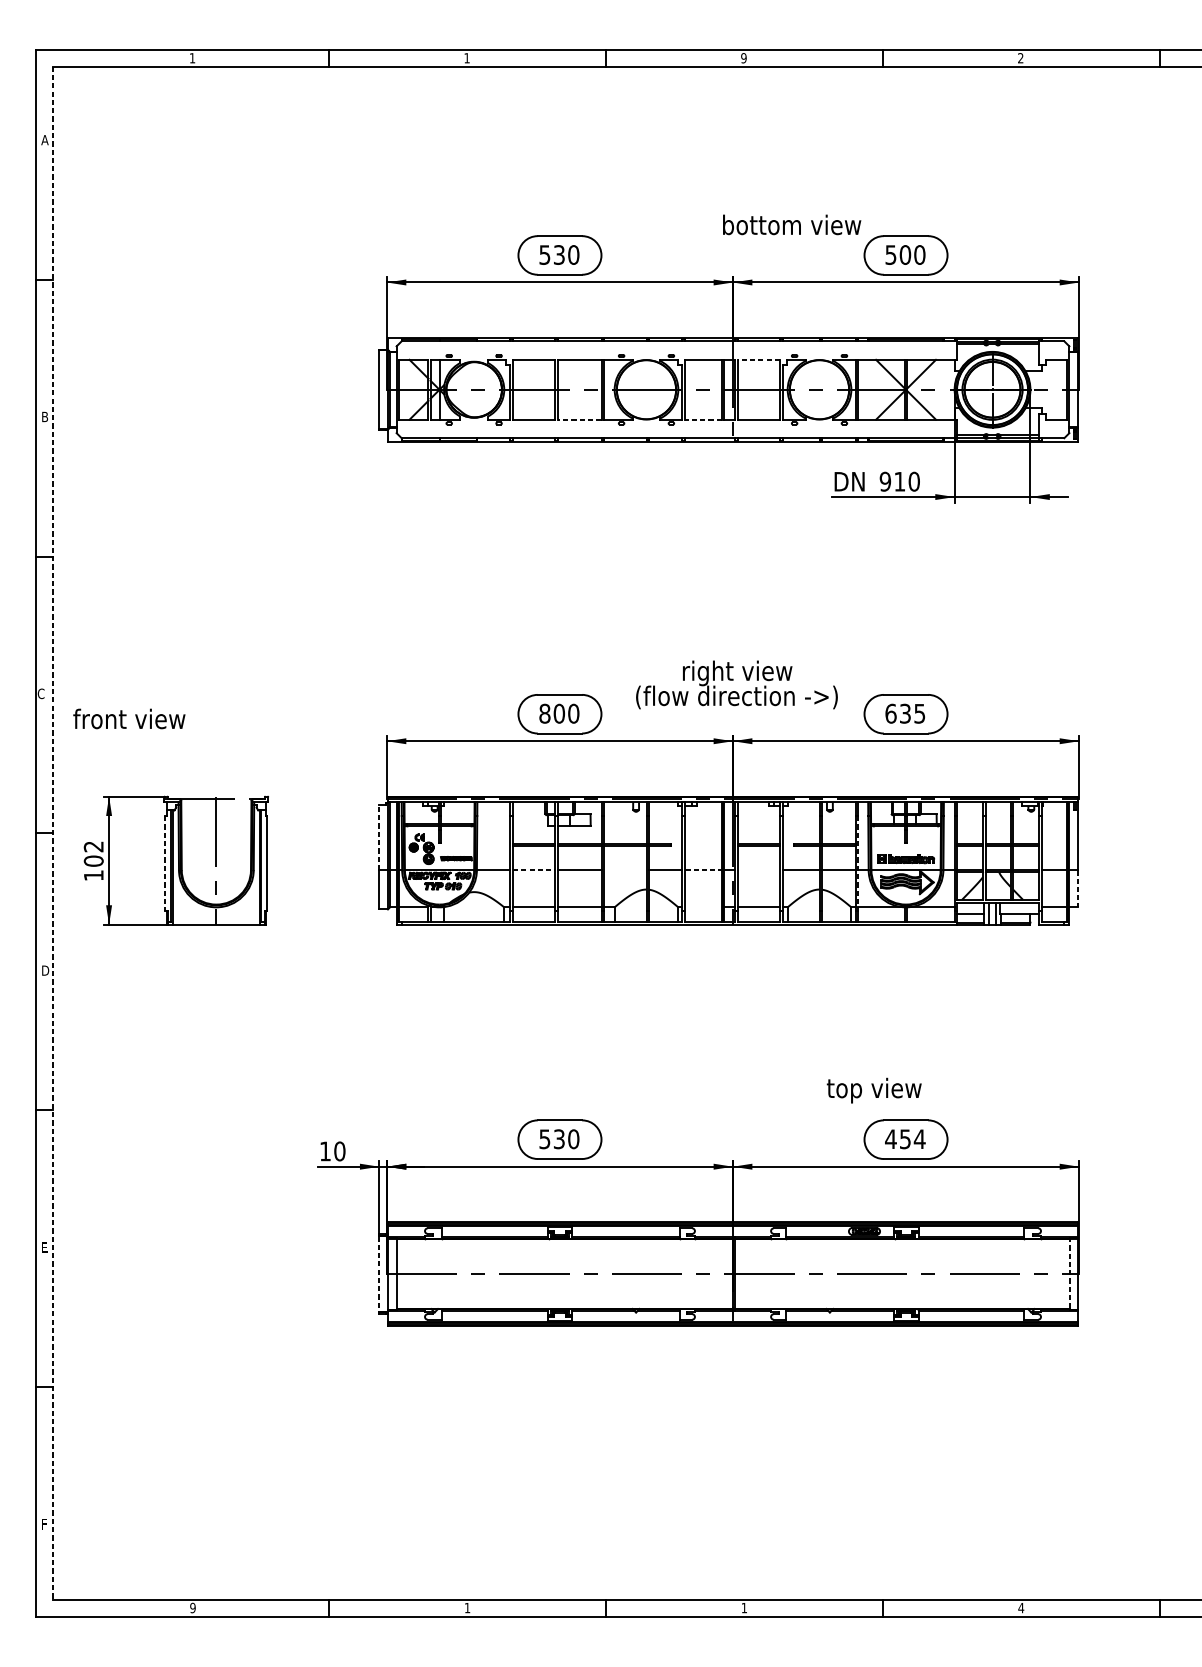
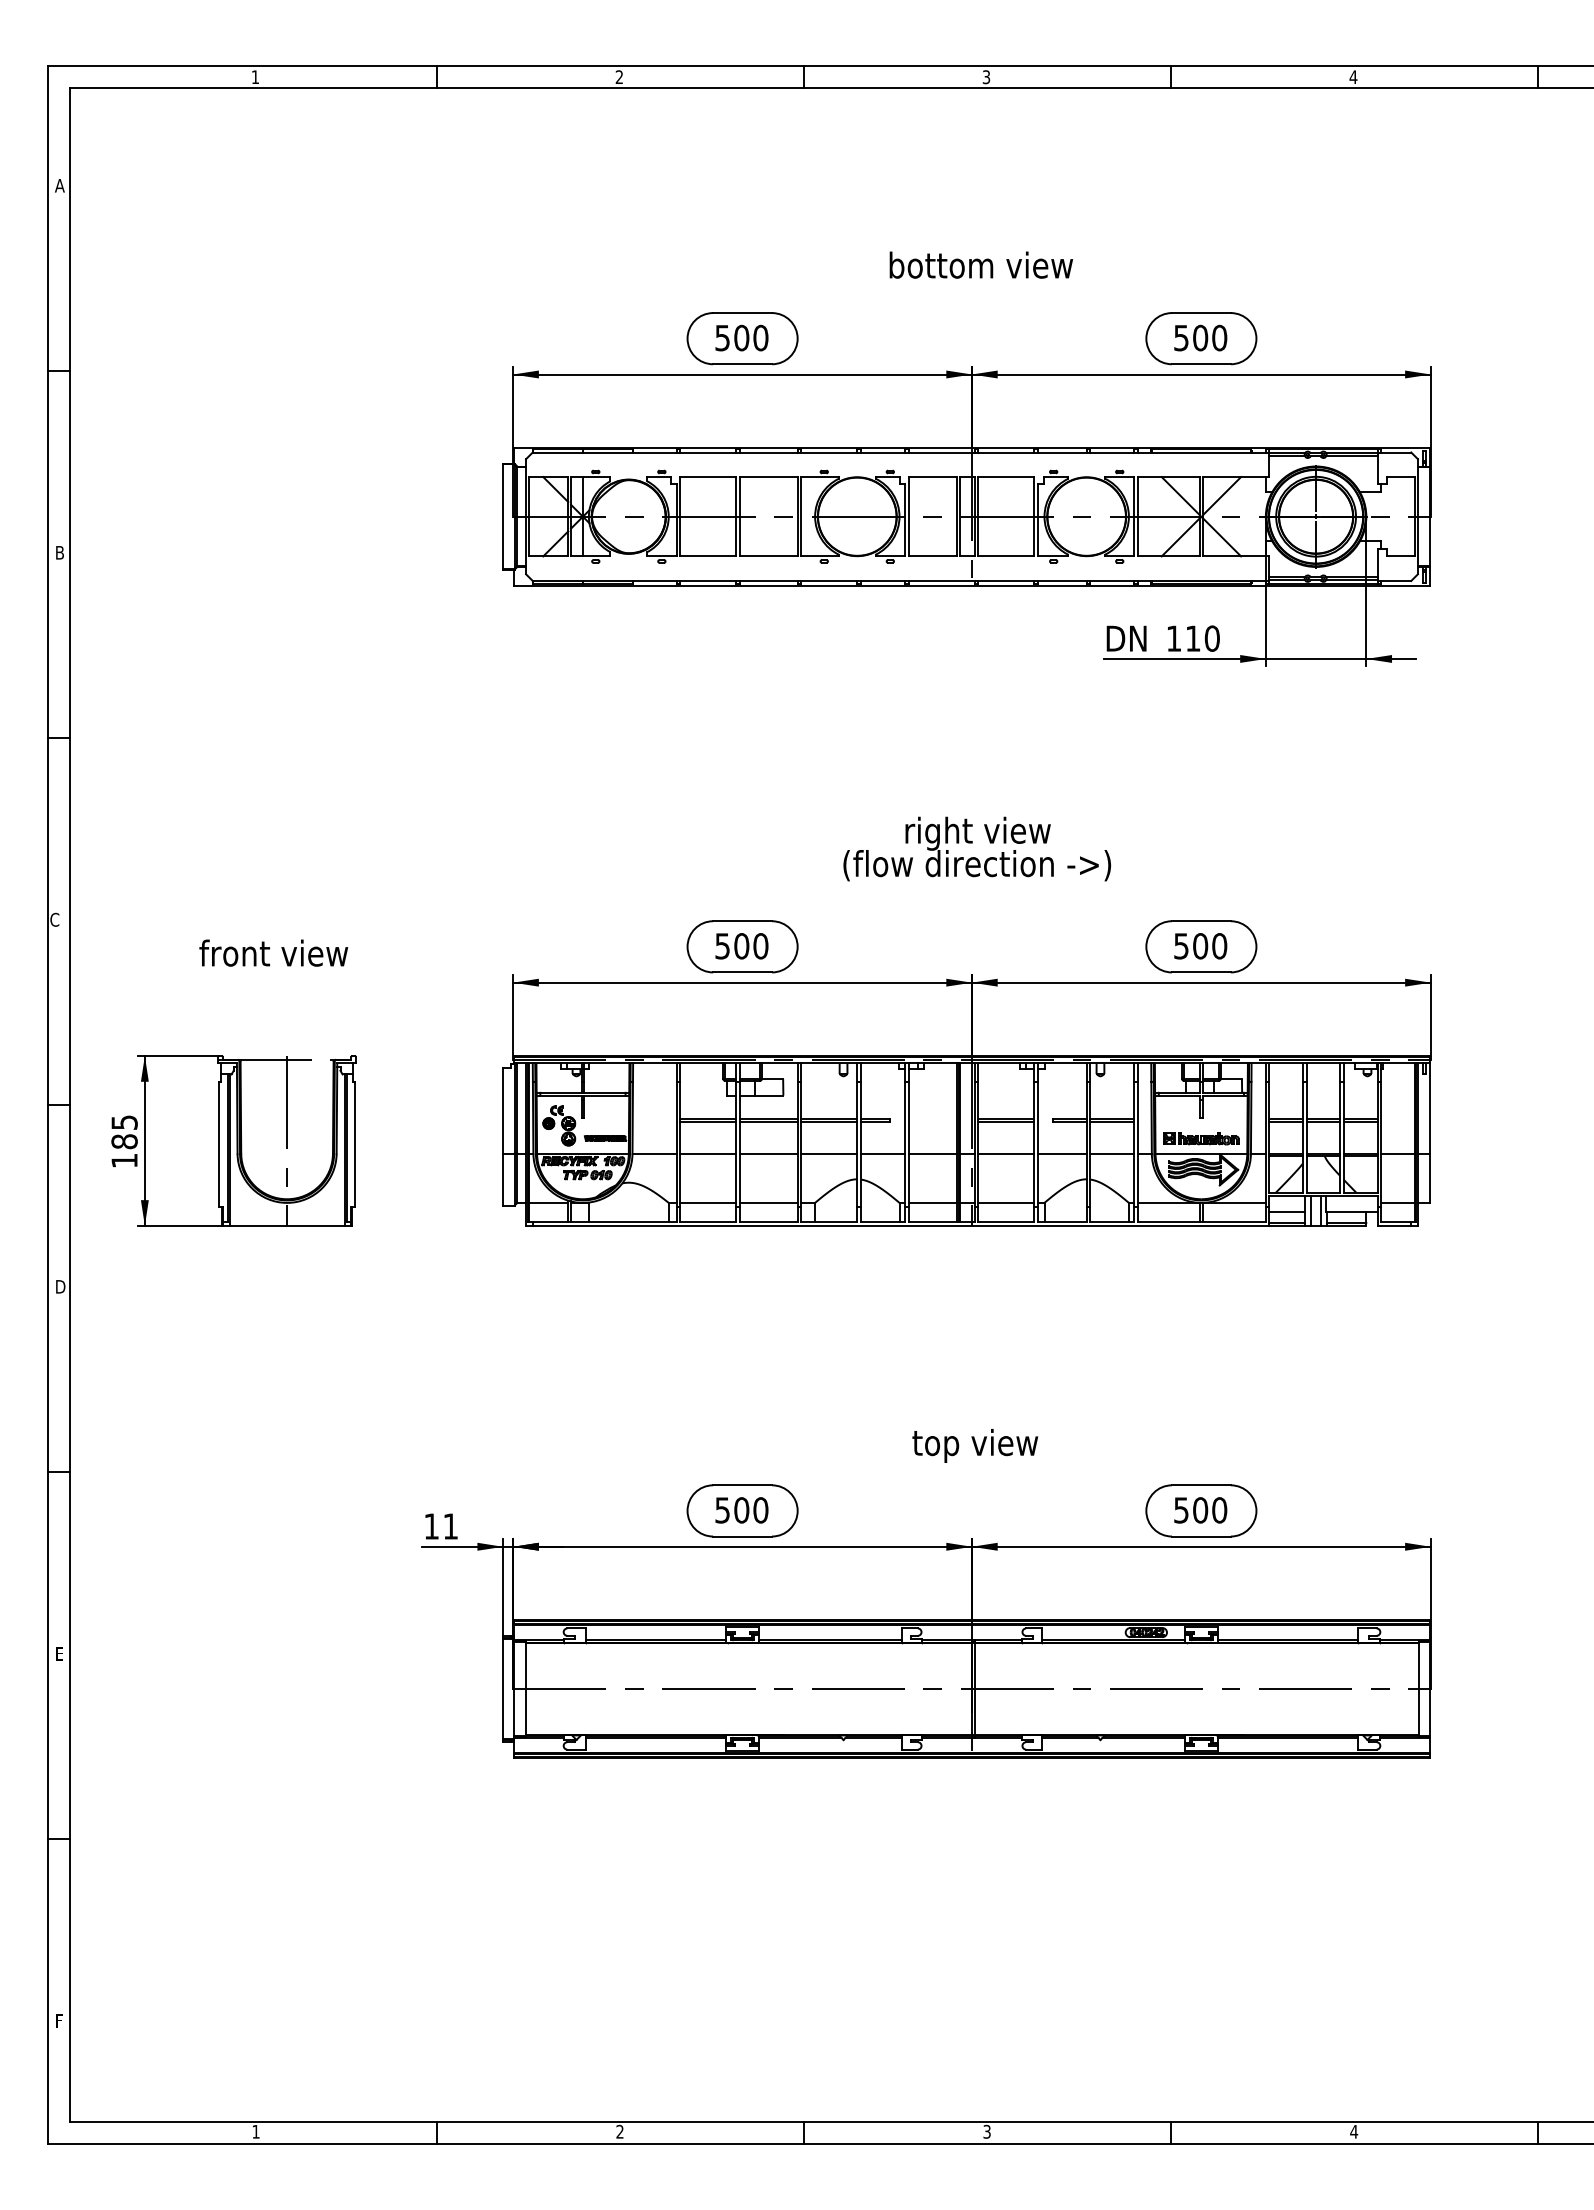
text: (466, 57) -> (618, 76), 1 -> 2
text: (743, 57) -> (986, 76), 9 -> 3
text: (1020, 57) -> (1353, 76), 2 -> 4
text: (792, 224) -> (981, 264), moved
text: (559, 254) -> (741, 337), 530 -> 500
line: (759, 360) -> (1006, 477), dashed -> solid
line: (579, 419) -> (768, 556), dashed -> solid
line: (703, 419) -> (932, 556), dashed -> solid
text: (884, 481) -> (1173, 638), 910 -> 110
text: (737, 684) -> (977, 848), moved
text: (544, 713) -> (722, 946), 800 -> 500
text: (905, 713) -> (1200, 946), 635 -> 500
text: (129, 718) -> (273, 952), moved
line: (52, 833) -> (69, 1105), dashed -> solid
line: (379, 837) -> (503, 1110), dashed -> solid
text: (93, 854) -> (124, 1132), 102 -> 185
line: (165, 863) -> (219, 1144), dashed -> solid
line: (858, 863) -> (1138, 1144), dashed -> solid
line: (534, 870) -> (708, 1153), dashed -> solid
line: (625, 870) -> (829, 1153), added
line: (703, 870) -> (933, 1153), dashed -> solid
line: (759, 870) -> (1006, 1153), added
line: (1078, 888) -> (1429, 1178), dashed -> solid
line: (703, 907) -> (932, 1202), added
text: (874, 1090) -> (975, 1445), moved
text: (559, 1139) -> (741, 1510), 530 -> 500
text: (905, 1139) -> (1200, 1510), 454 -> 500
text: (339, 1151) -> (450, 1526), 10 -> 11
line: (379, 1274) -> (503, 1689), dashed -> solid
line: (1069, 1274) -> (1418, 1689), dashed -> solid
text: (192, 1607) -> (255, 2131), 9 -> 1
text: (467, 1607) -> (619, 2131), 1 -> 2
text: (743, 1607) -> (986, 2131), 1 -> 3

